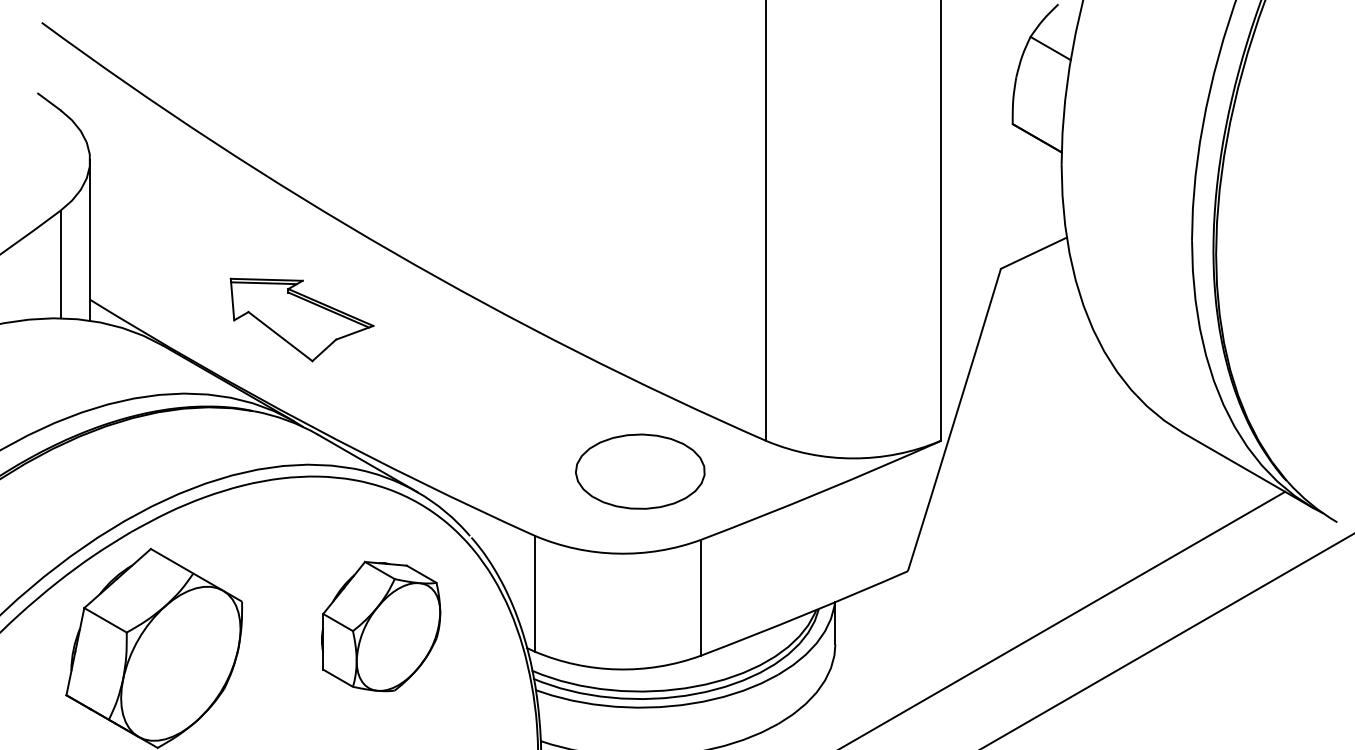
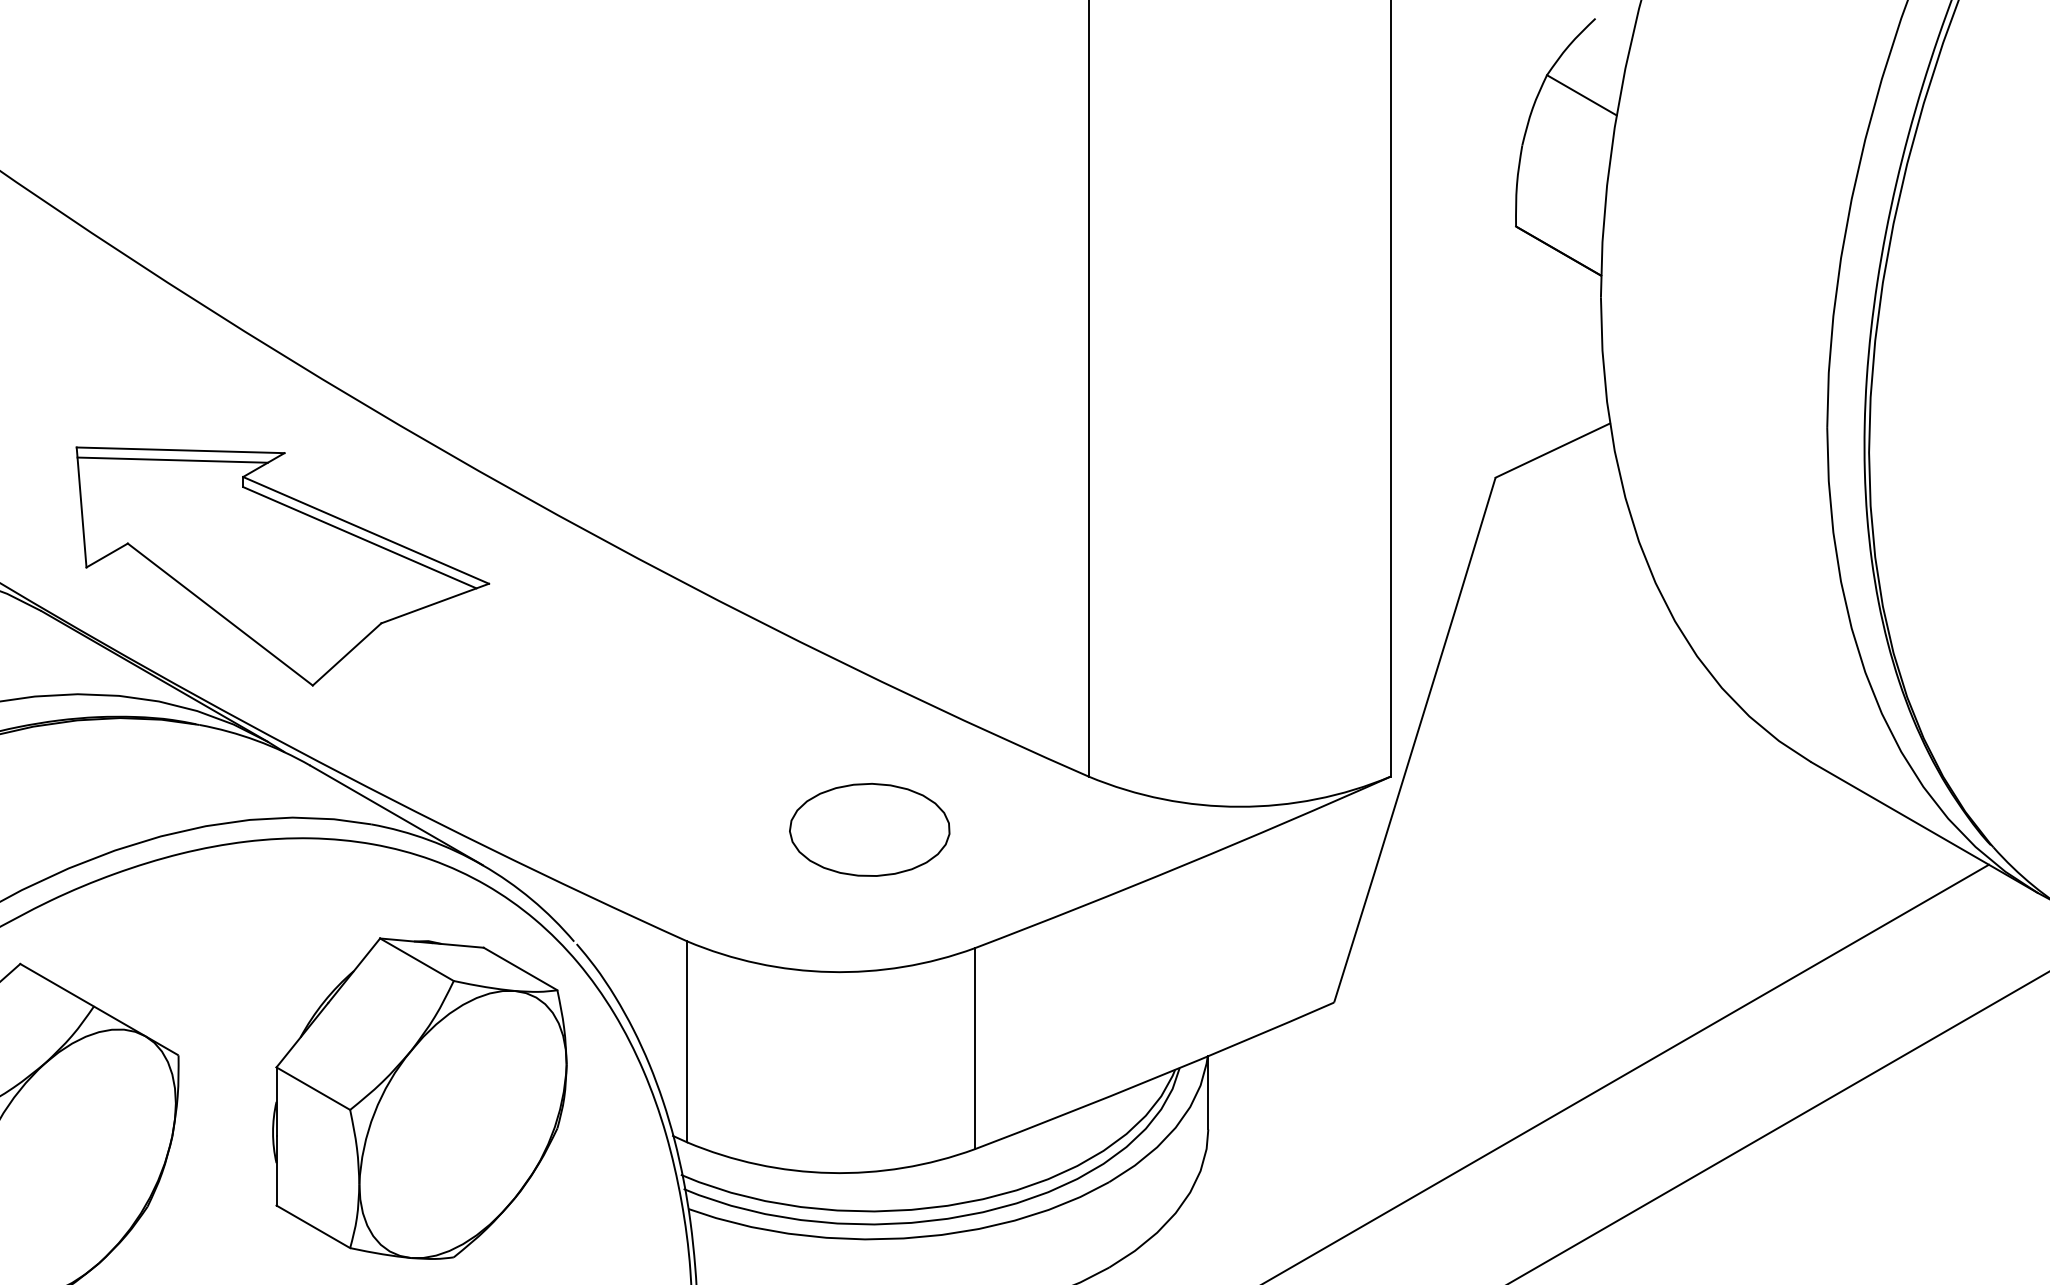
part: (301, 319) -> (281, 565), size x1.67
part: (640, 471) -> (870, 829), size x0.71
part: (380, 626) -> (418, 1098), size x1.43

